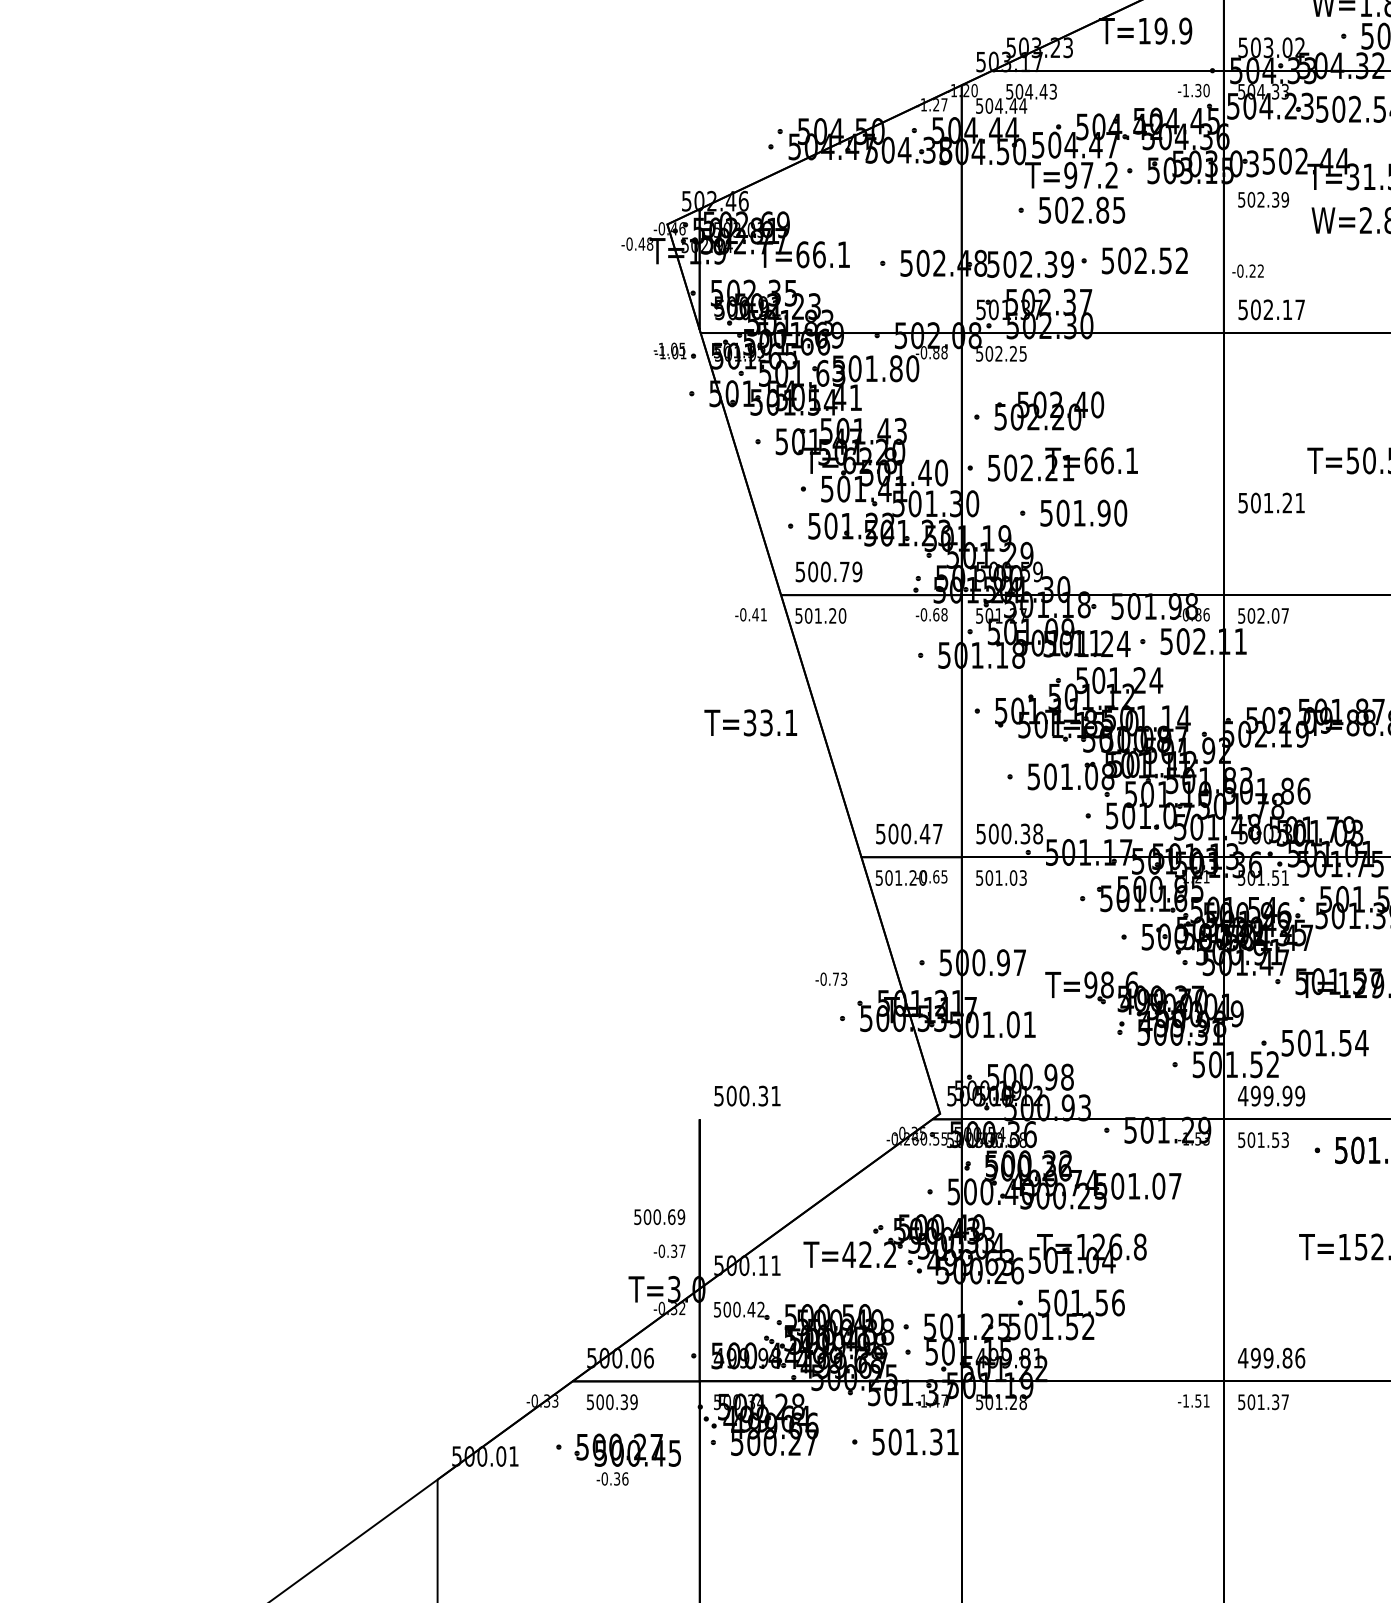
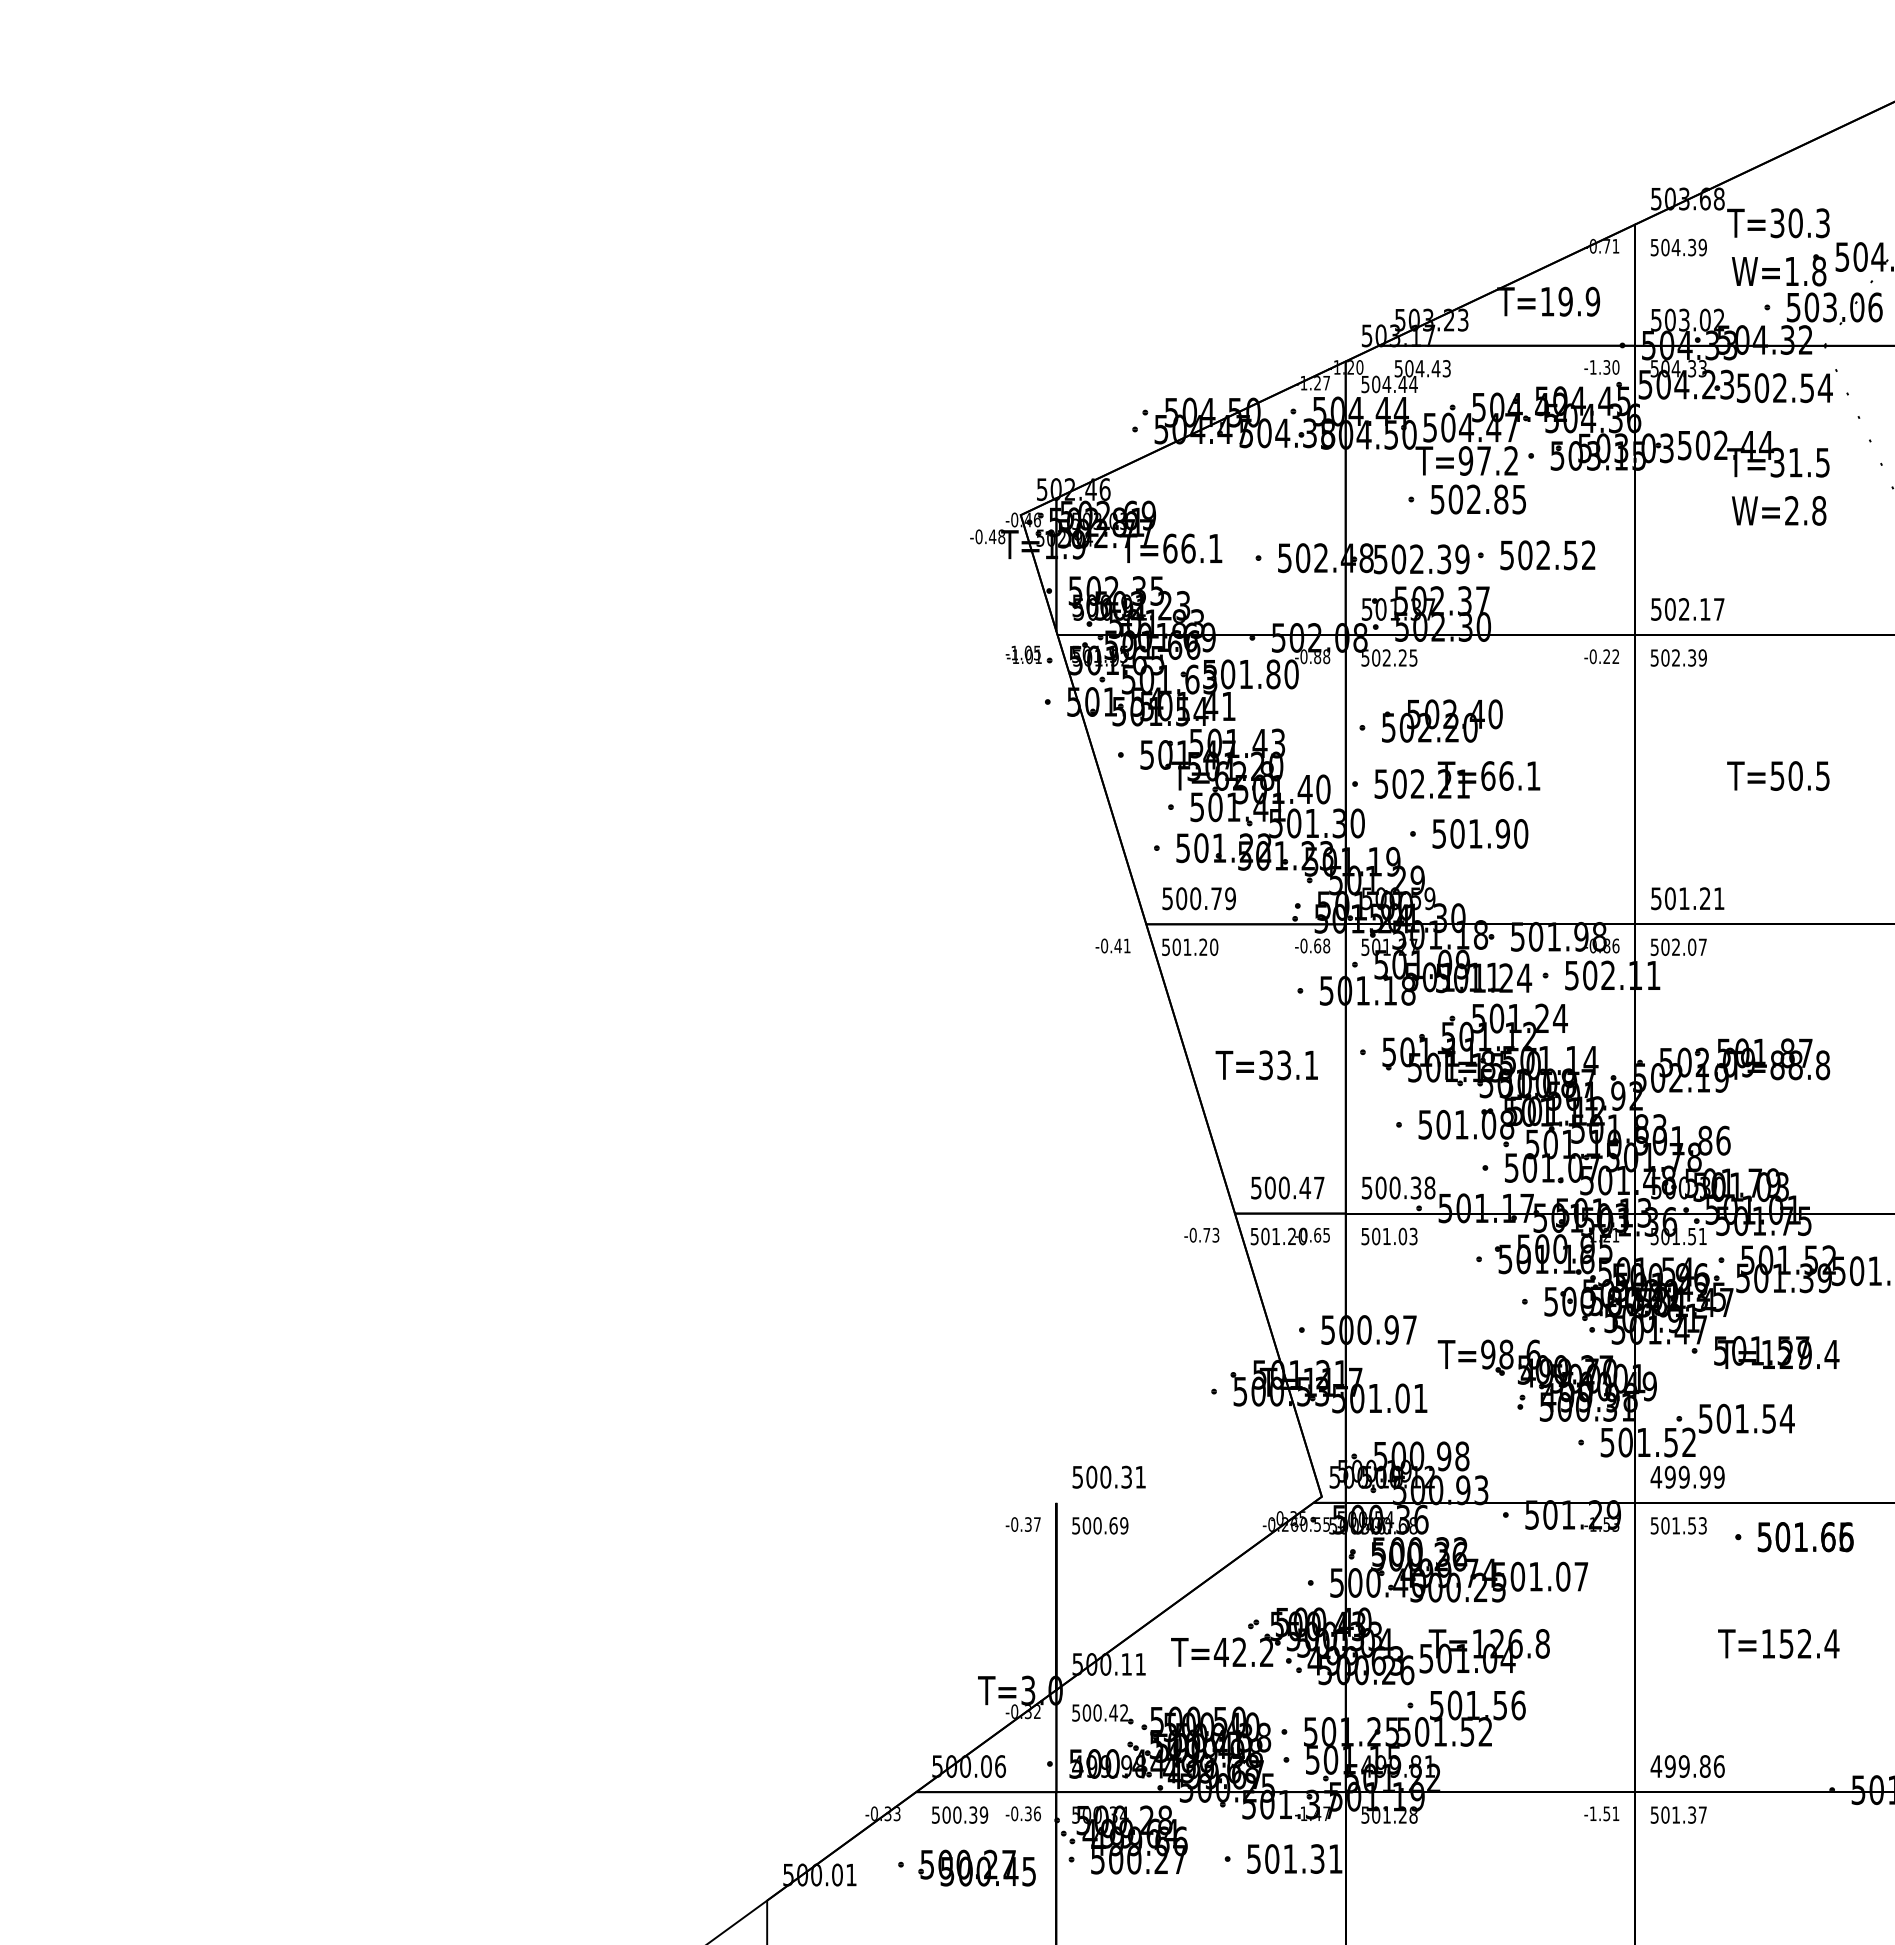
text: (1263, 199) -> (1678, 657), moved
text: (1247, 270) -> (1601, 656), moved
text: (1271, 502) -> (1687, 898), moved
text: (750, 723) -> (1266, 1065), moved
text: (831, 978) -> (1201, 1234), moved
text: (659, 1216) -> (1100, 1525), moved
text: (668, 1251) -> (1022, 1524), moved
text: (611, 1478) -> (1022, 1813), moved

